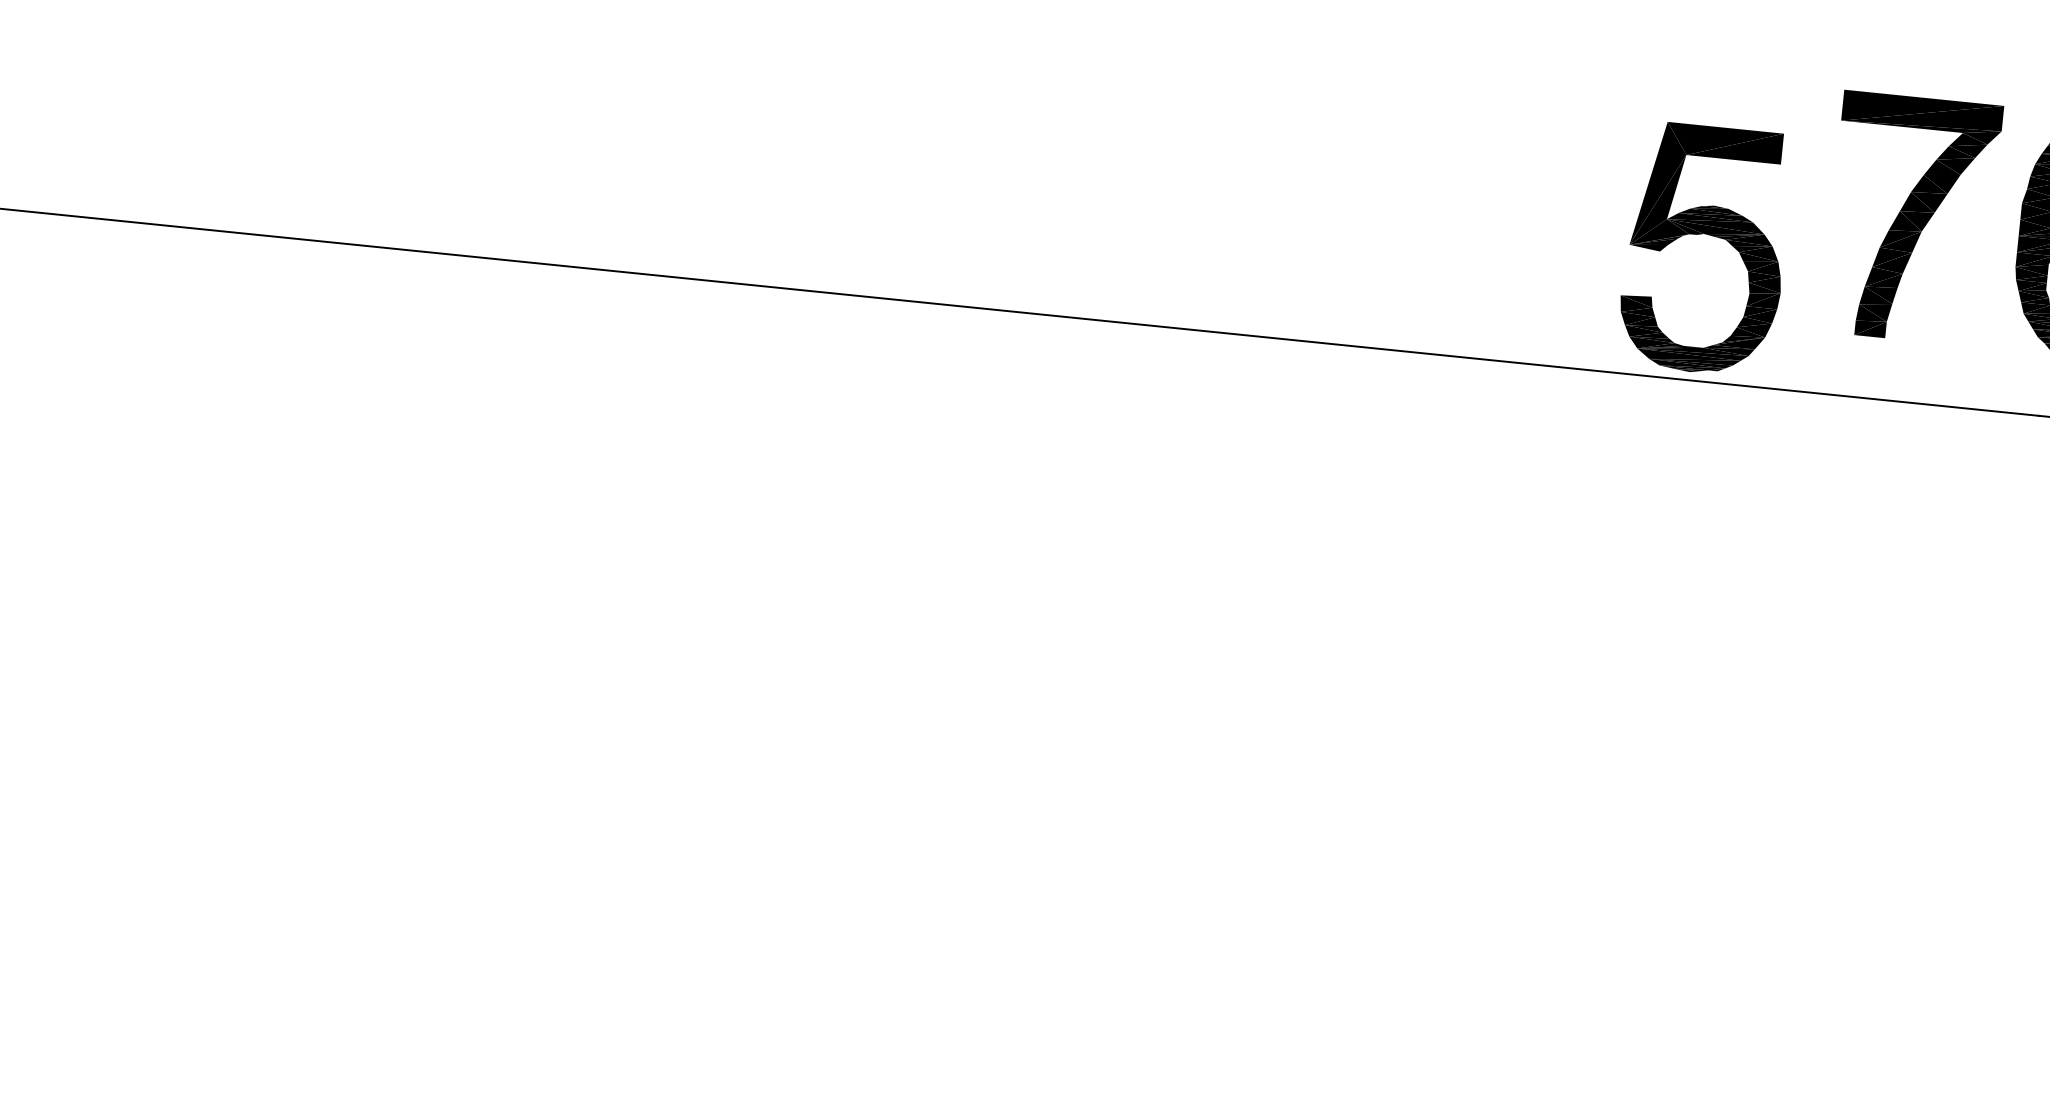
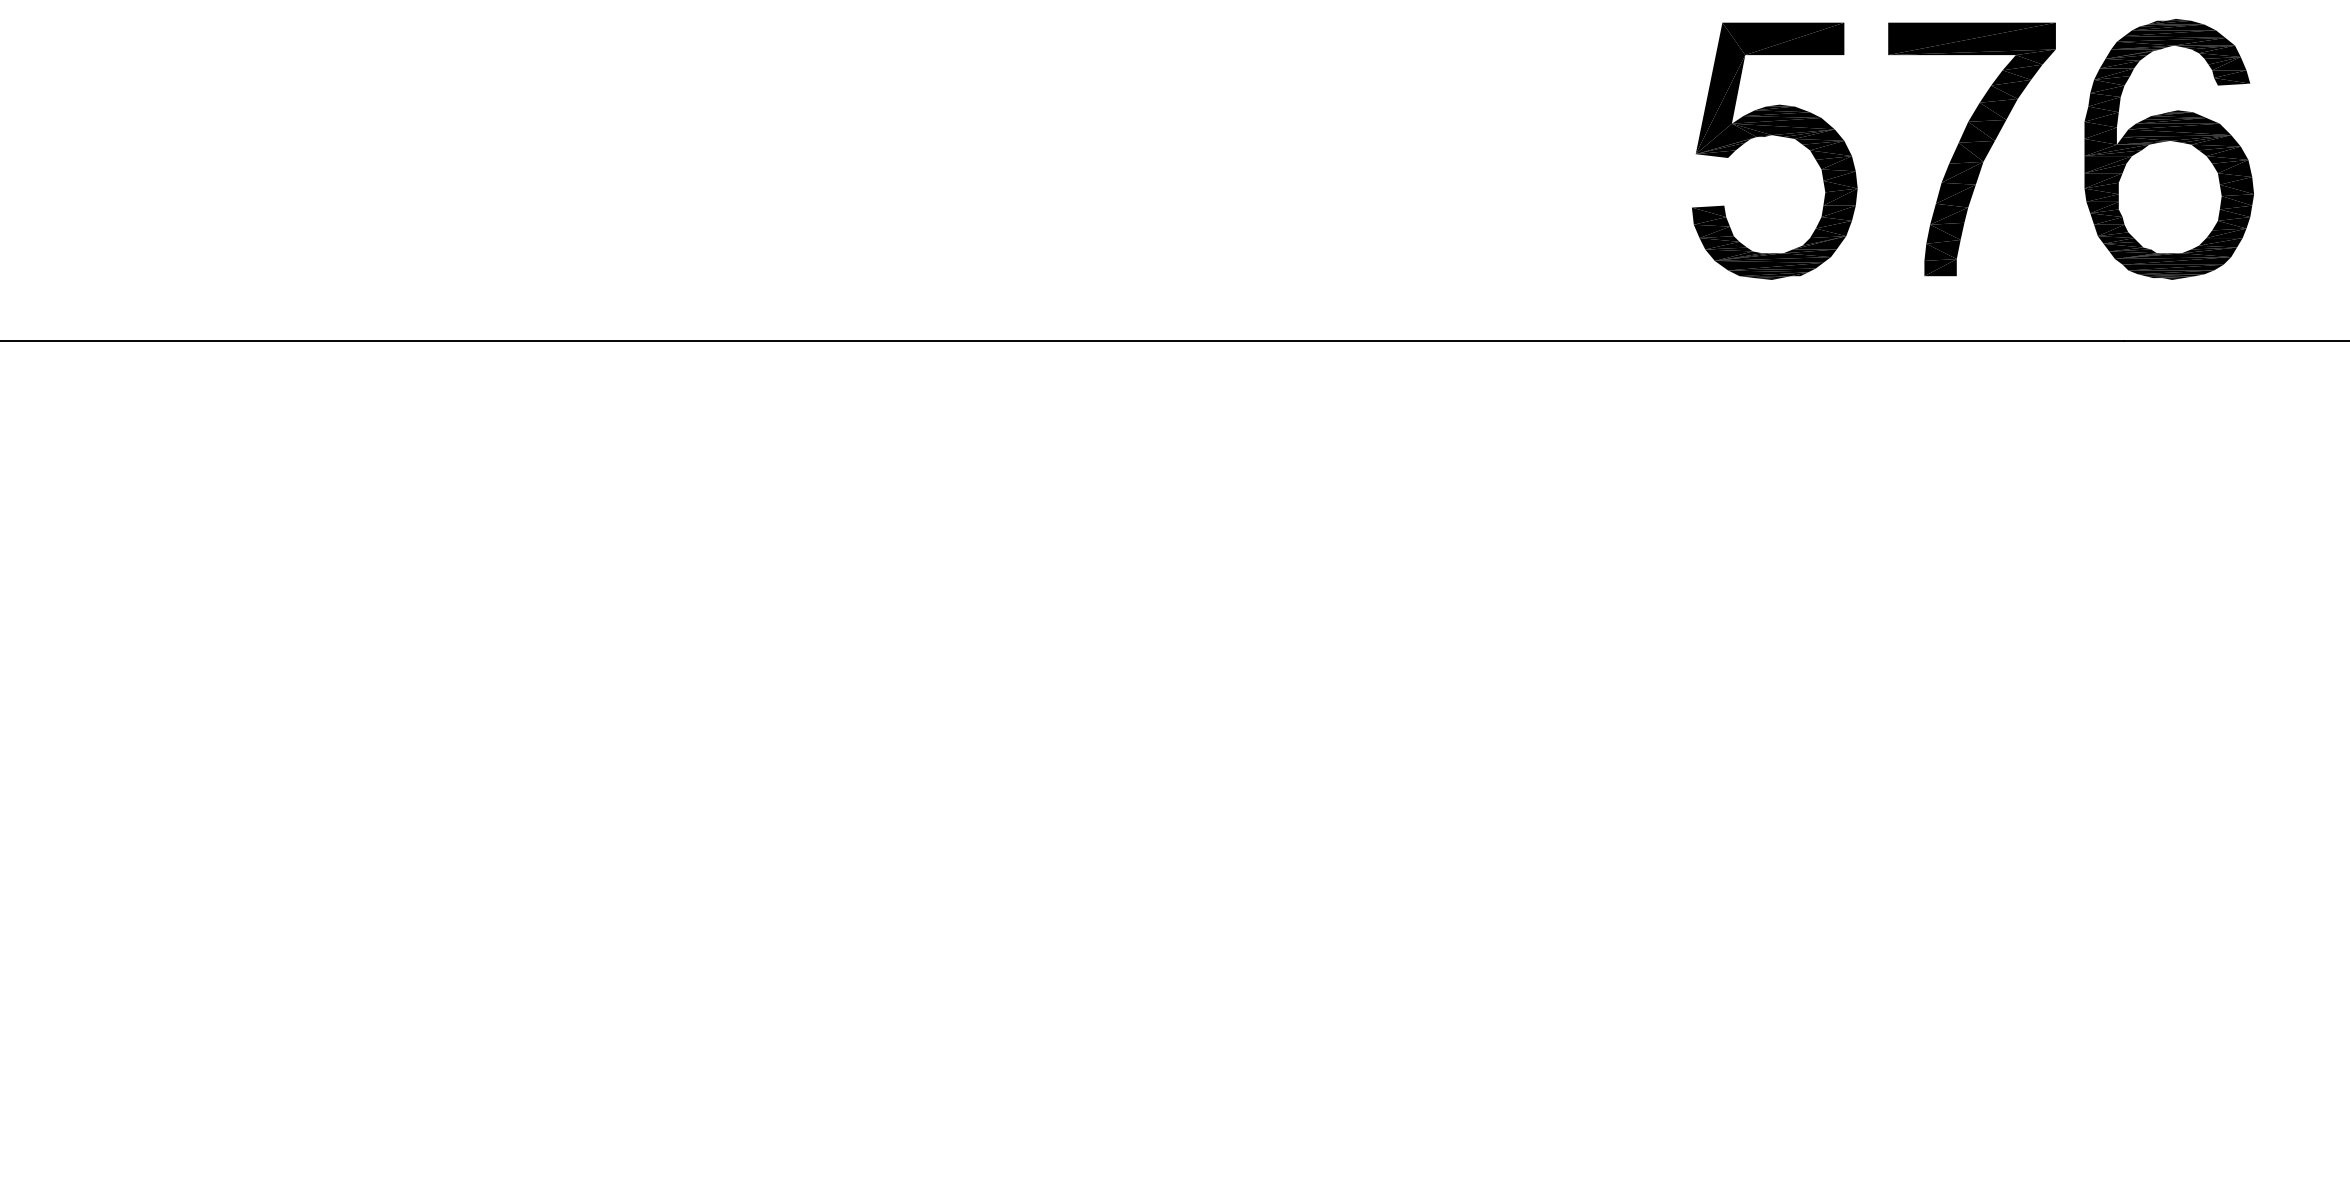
part: (1710, 235) -> (1778, 136), moved

